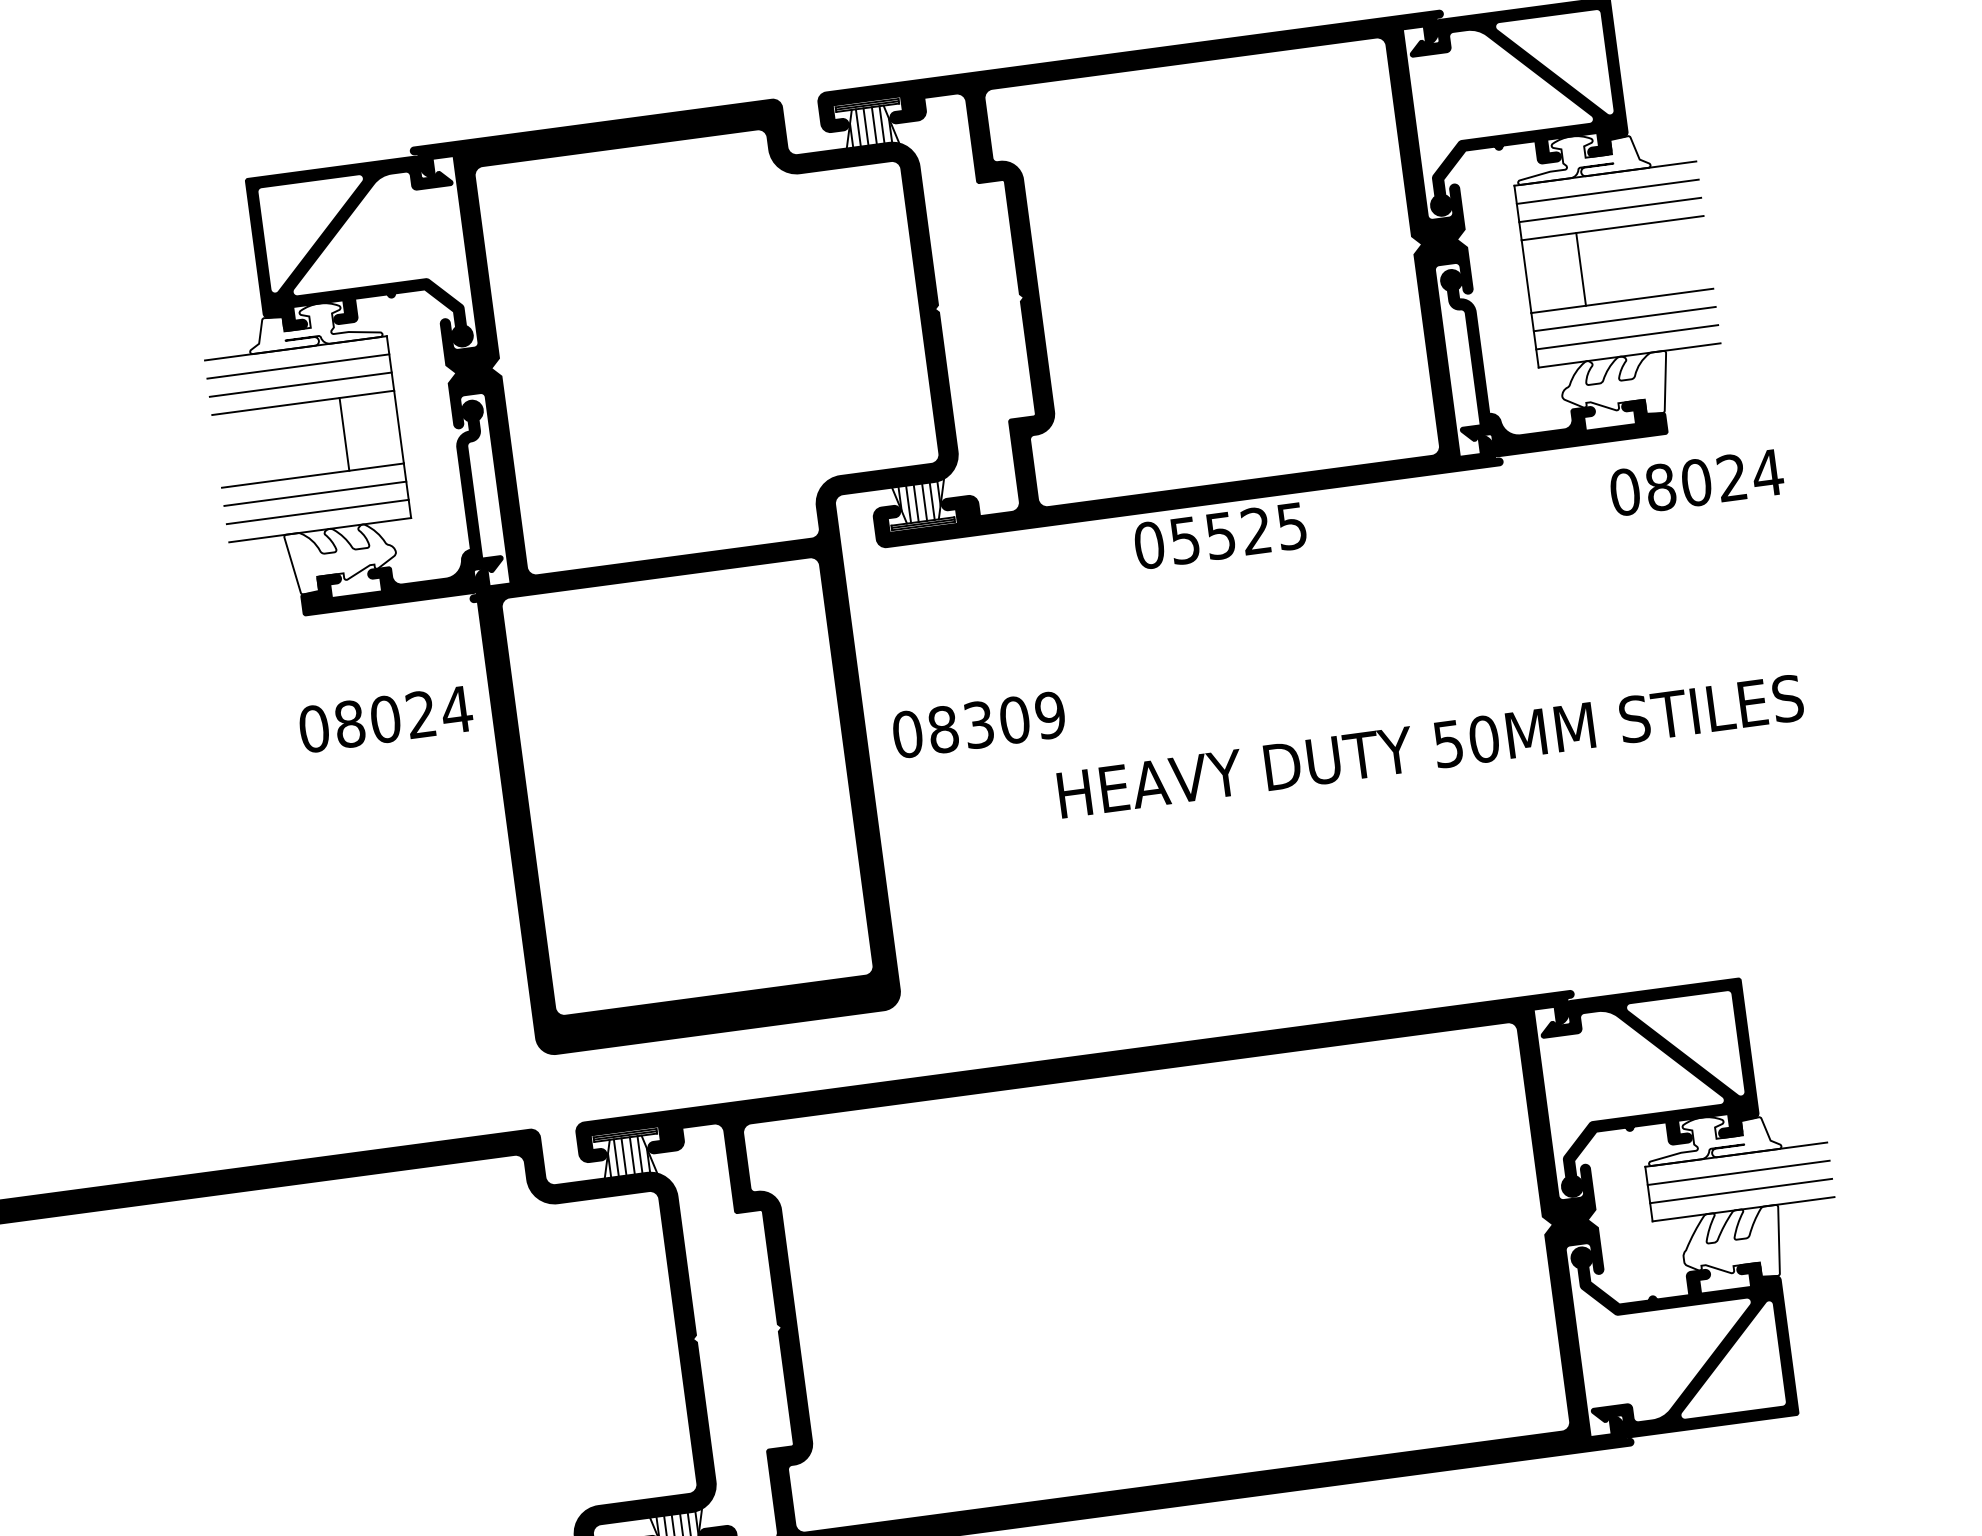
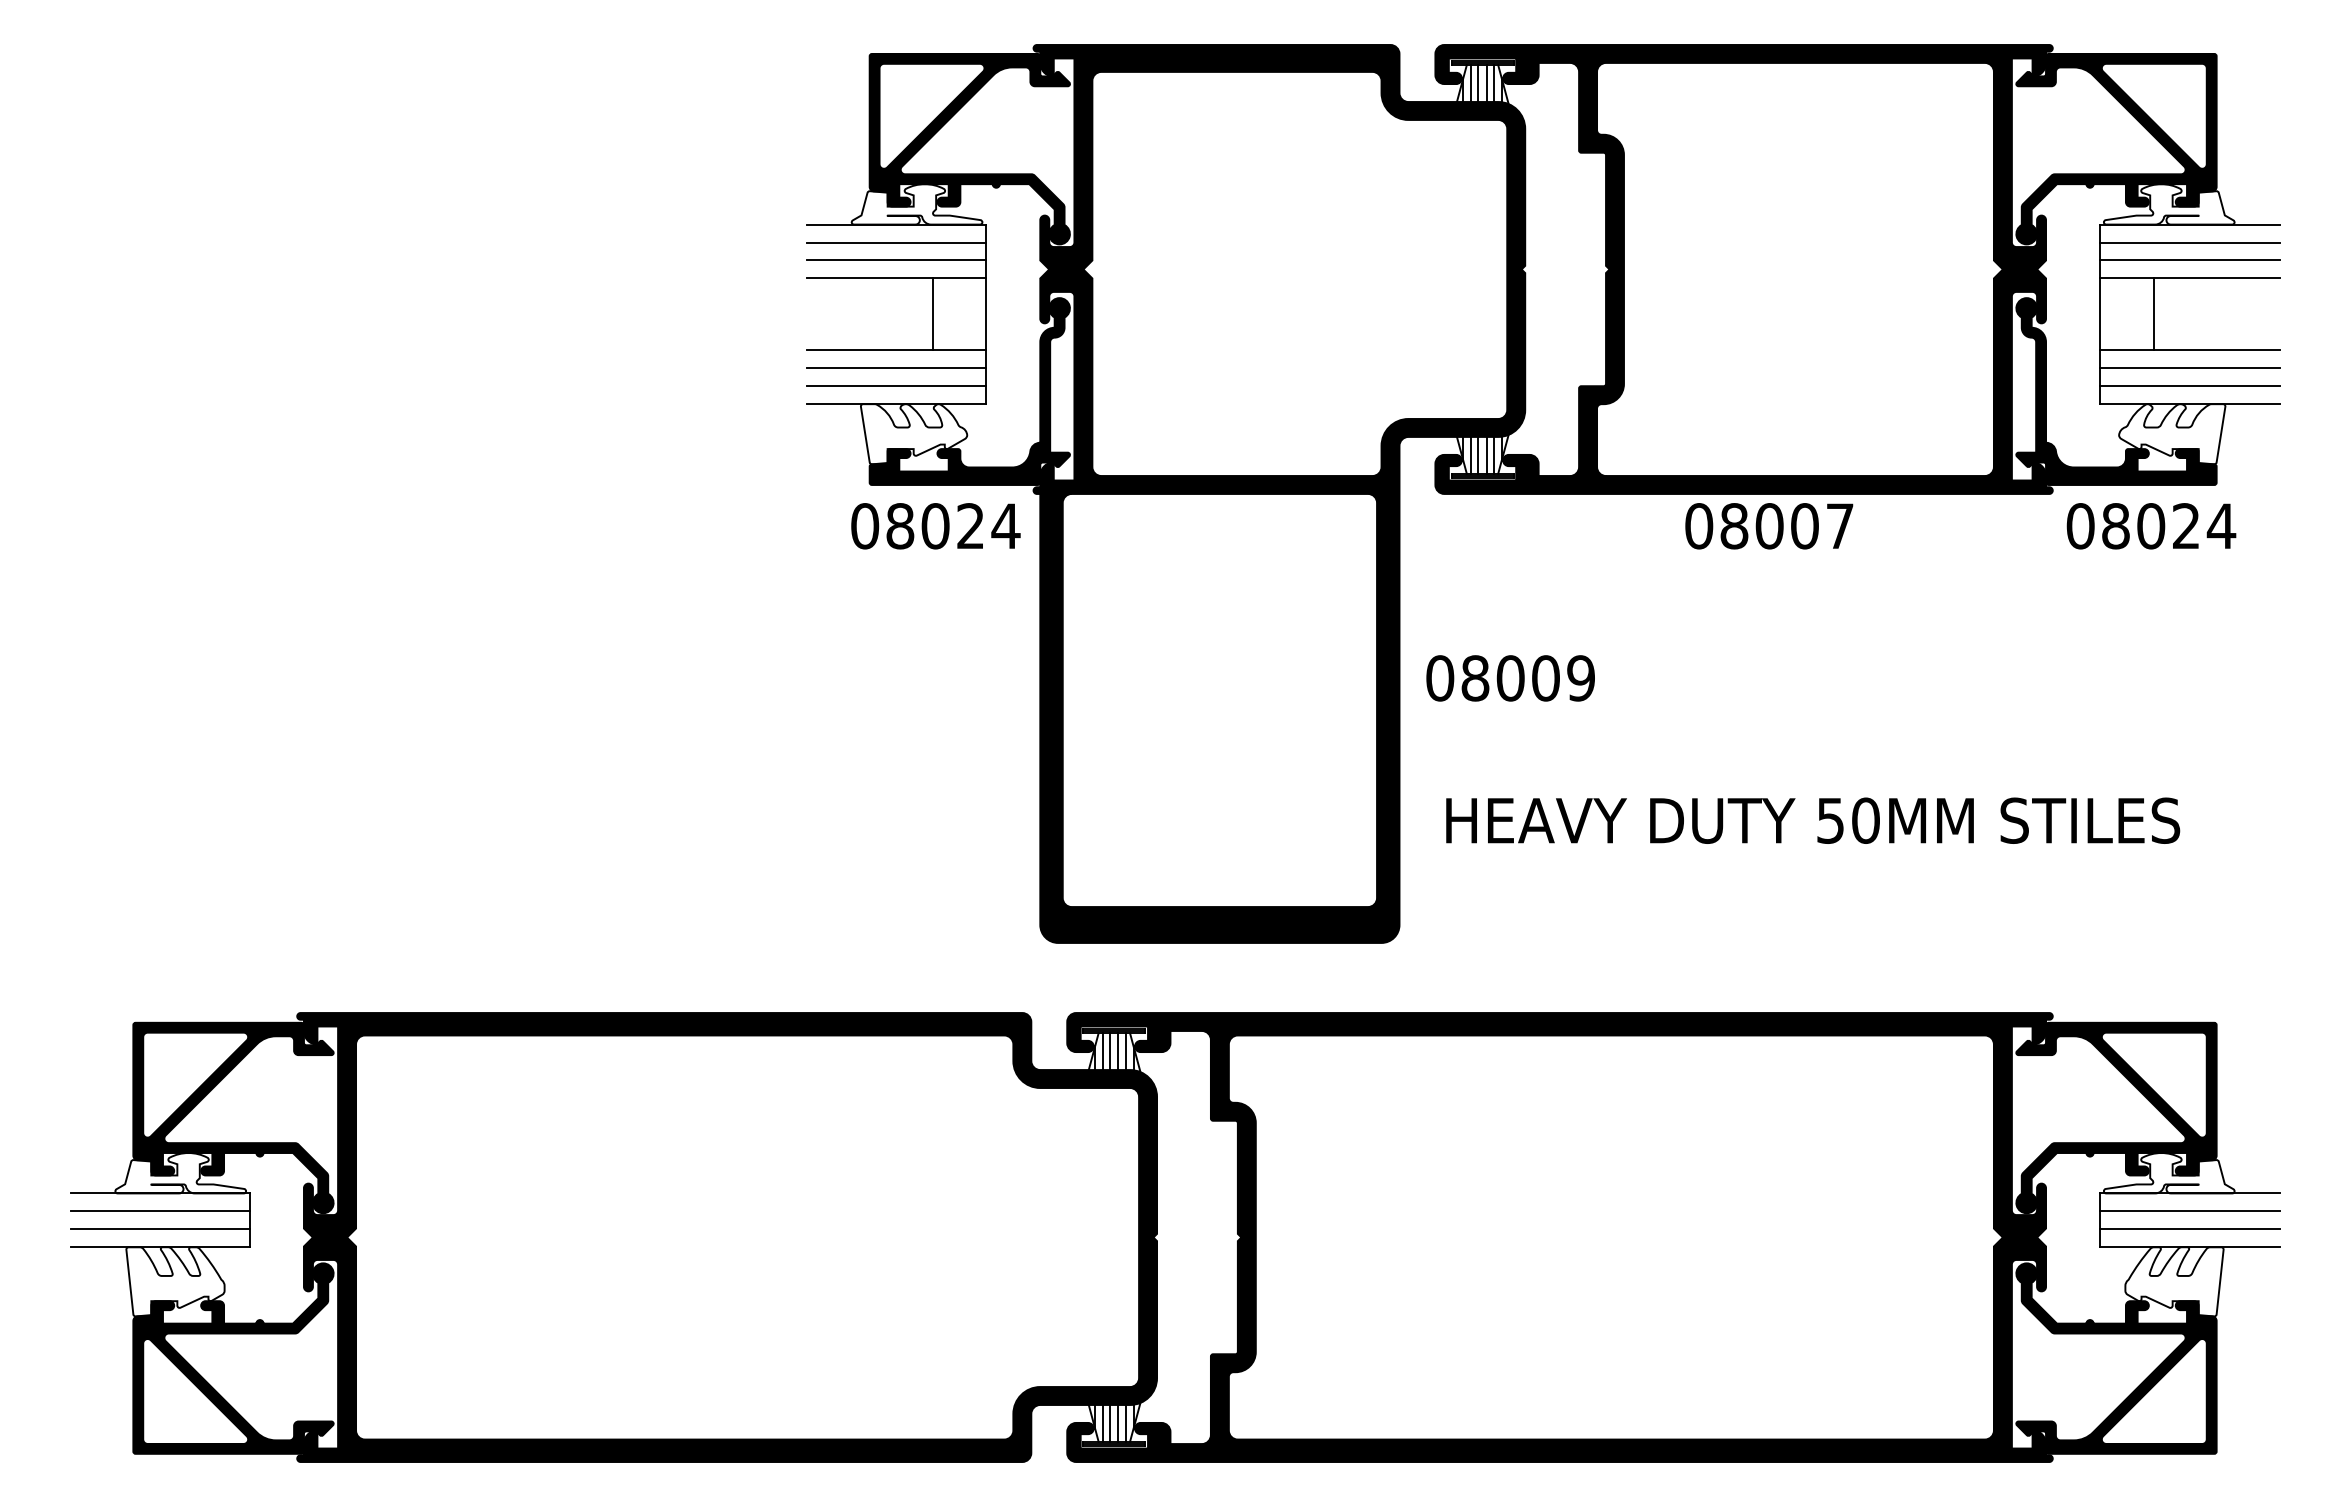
text: (1696, 482) -> (2151, 526), moved
text: (1237, 533) -> (1786, 526), 05525 -> 08007
text: (385, 719) -> (935, 526), moved
text: (978, 725) -> (1510, 678), 08309 -> 08009
text: (1431, 746) -> (1813, 820), moved

